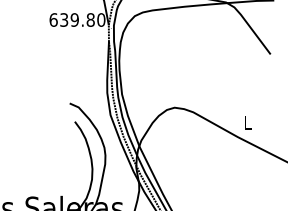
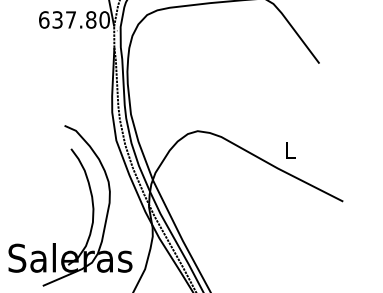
text: (74, 19) -> (70, 19), 639.80 -> 637.80

